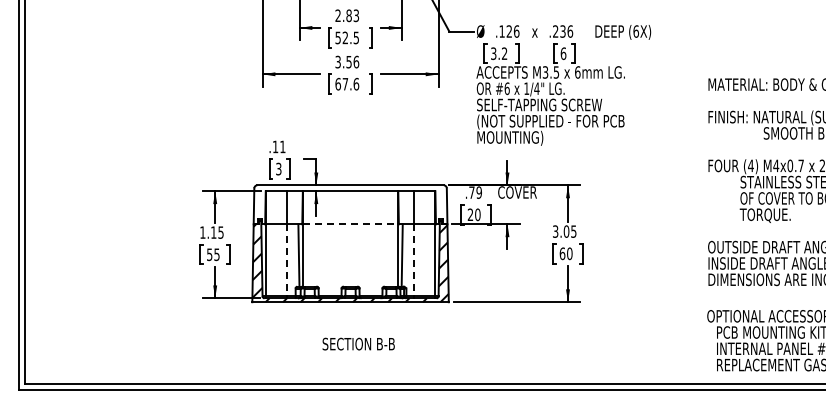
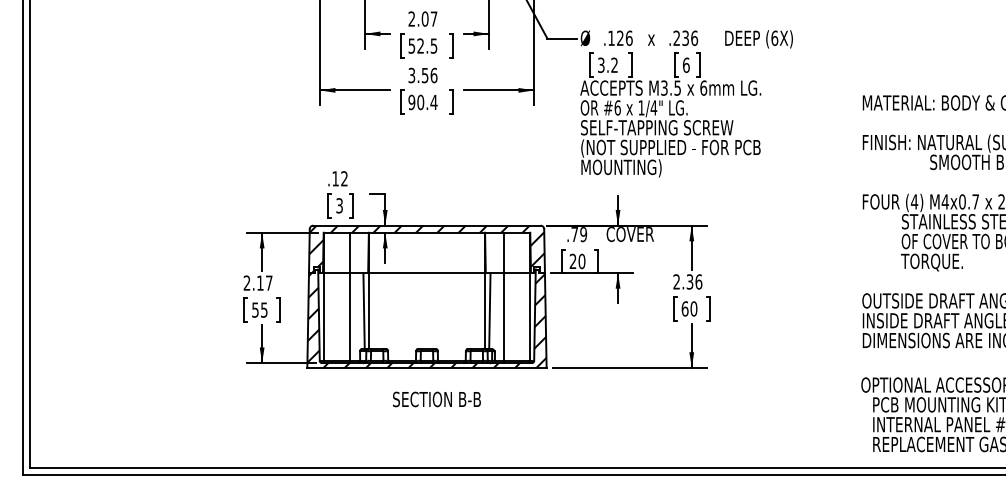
text: (352, 15) -> (429, 18), 2.83 -> 2.07
text: (347, 83) -> (423, 101), 67.6 -> 90.4
text: (282, 146) -> (344, 178), .11 -> .12
hatch: (350, 204) -> (426, 248), added
line: (350, 224) -> (426, 273), dashed -> solid
text: (564, 231) -> (687, 281), 3.05 -> 2.36
text: (211, 232) -> (257, 283), 1.15 -> 2.17
line: (287, 260) -> (350, 317), dashed -> solid
line: (413, 260) -> (503, 317), dashed -> solid
text: (358, 343) -> (436, 398), moved

